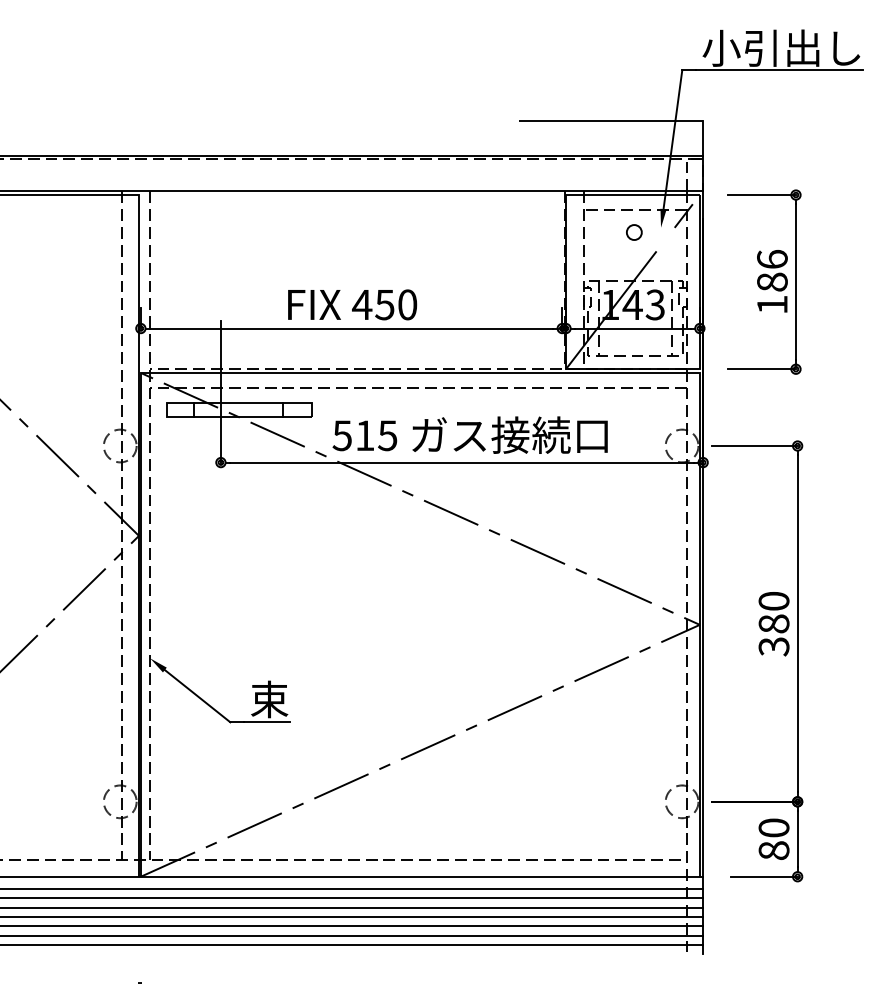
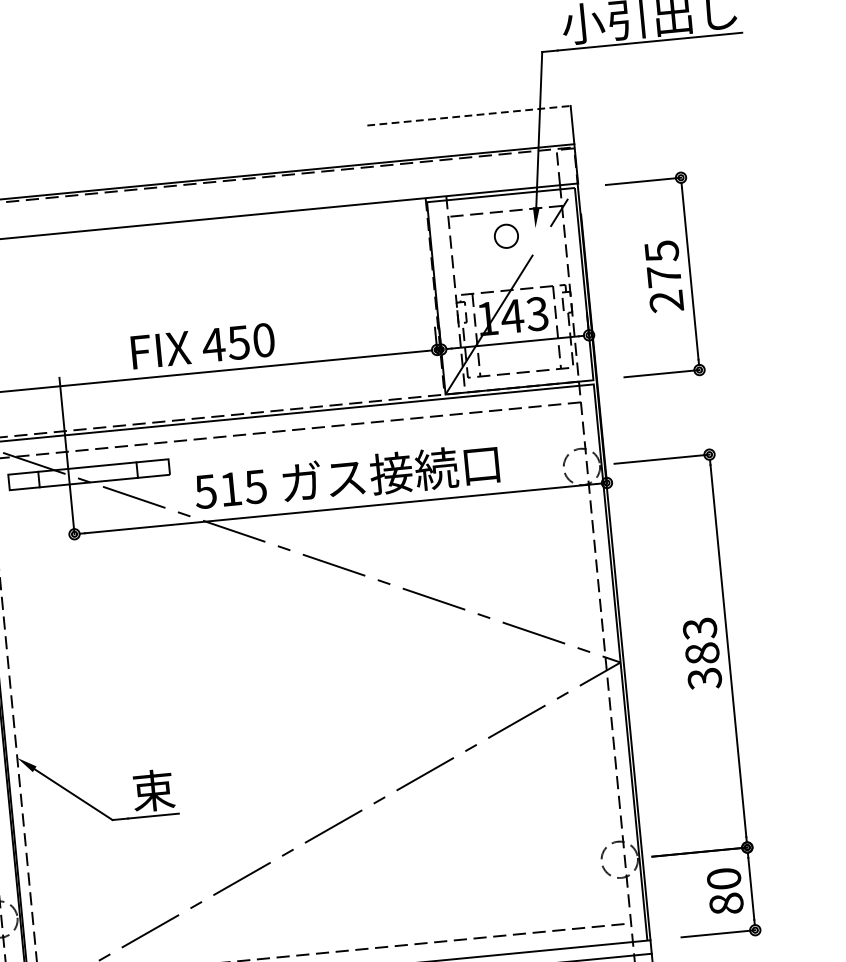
line: (611, 121) -> (469, 116), solid -> dashed
circle: (634, 232) -> (506, 236), size x1.4
text: (772, 281) -> (664, 275), 186 -> 275
text: (773, 601) -> (699, 628), 380 -> 383

